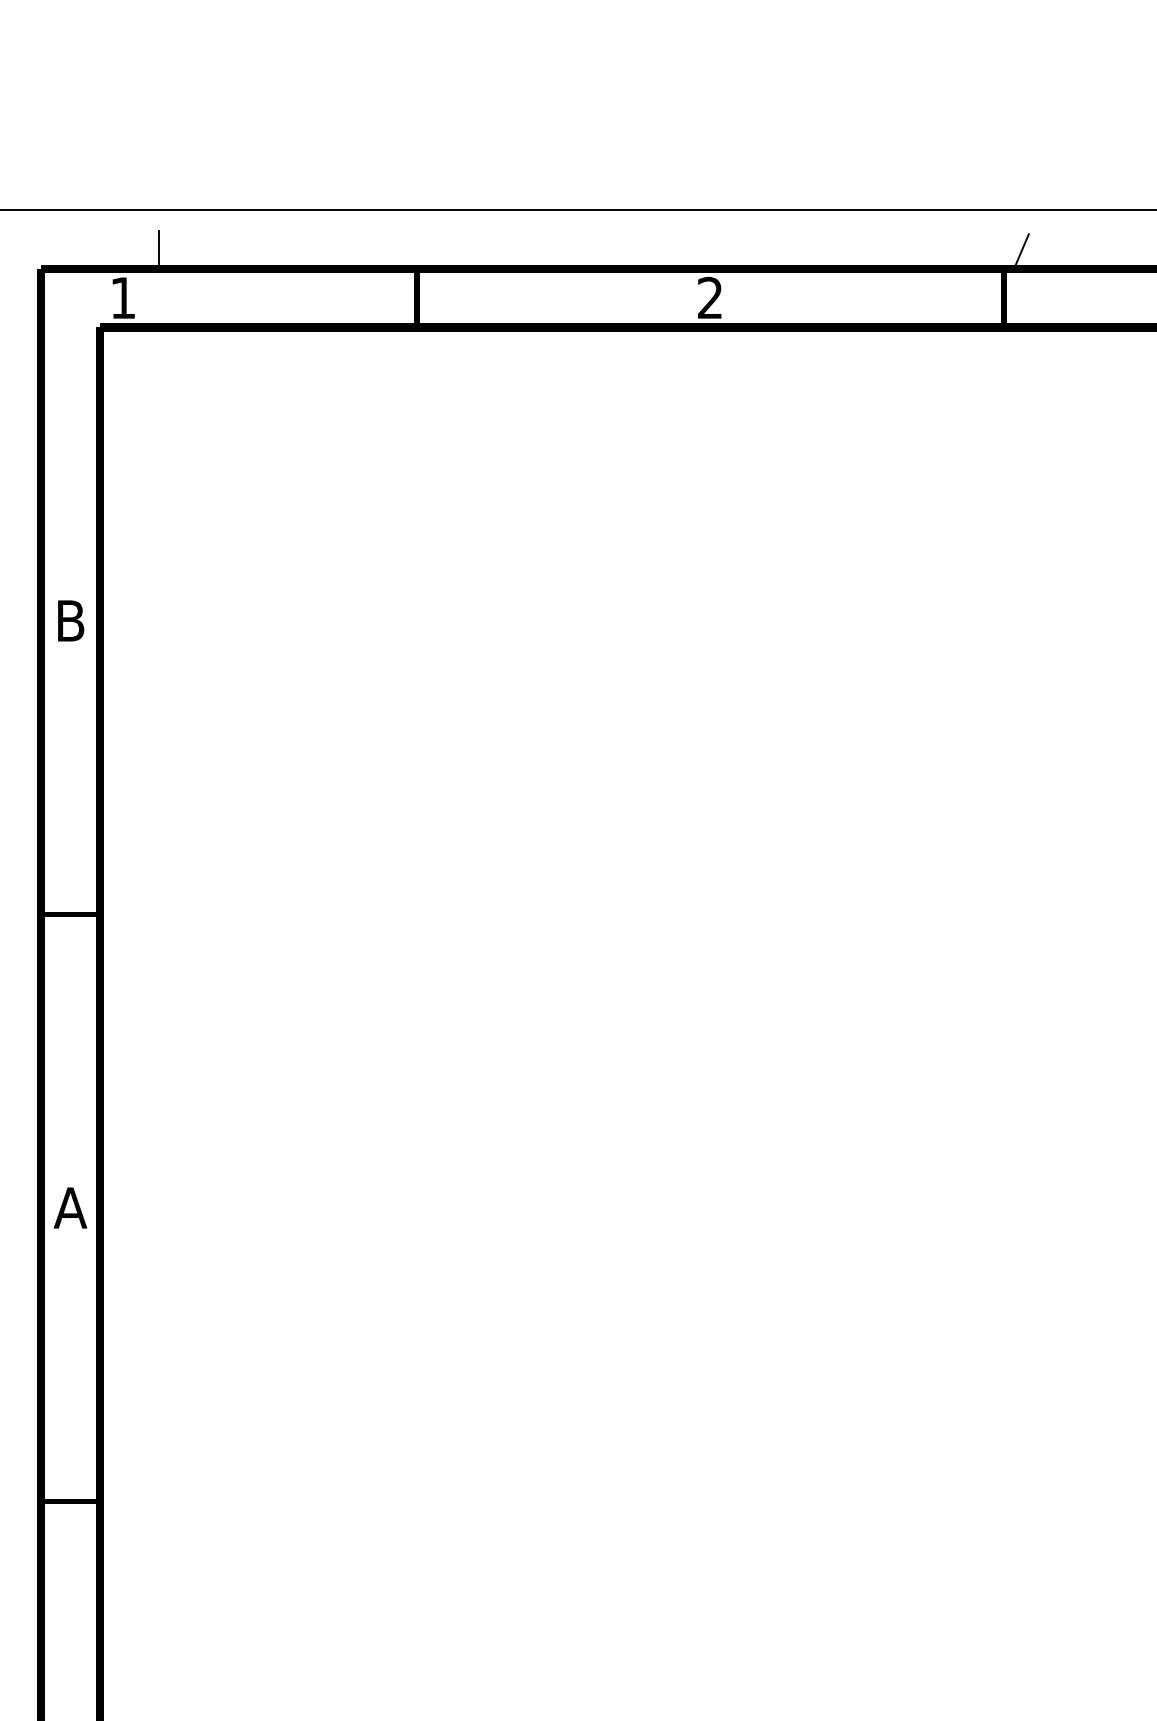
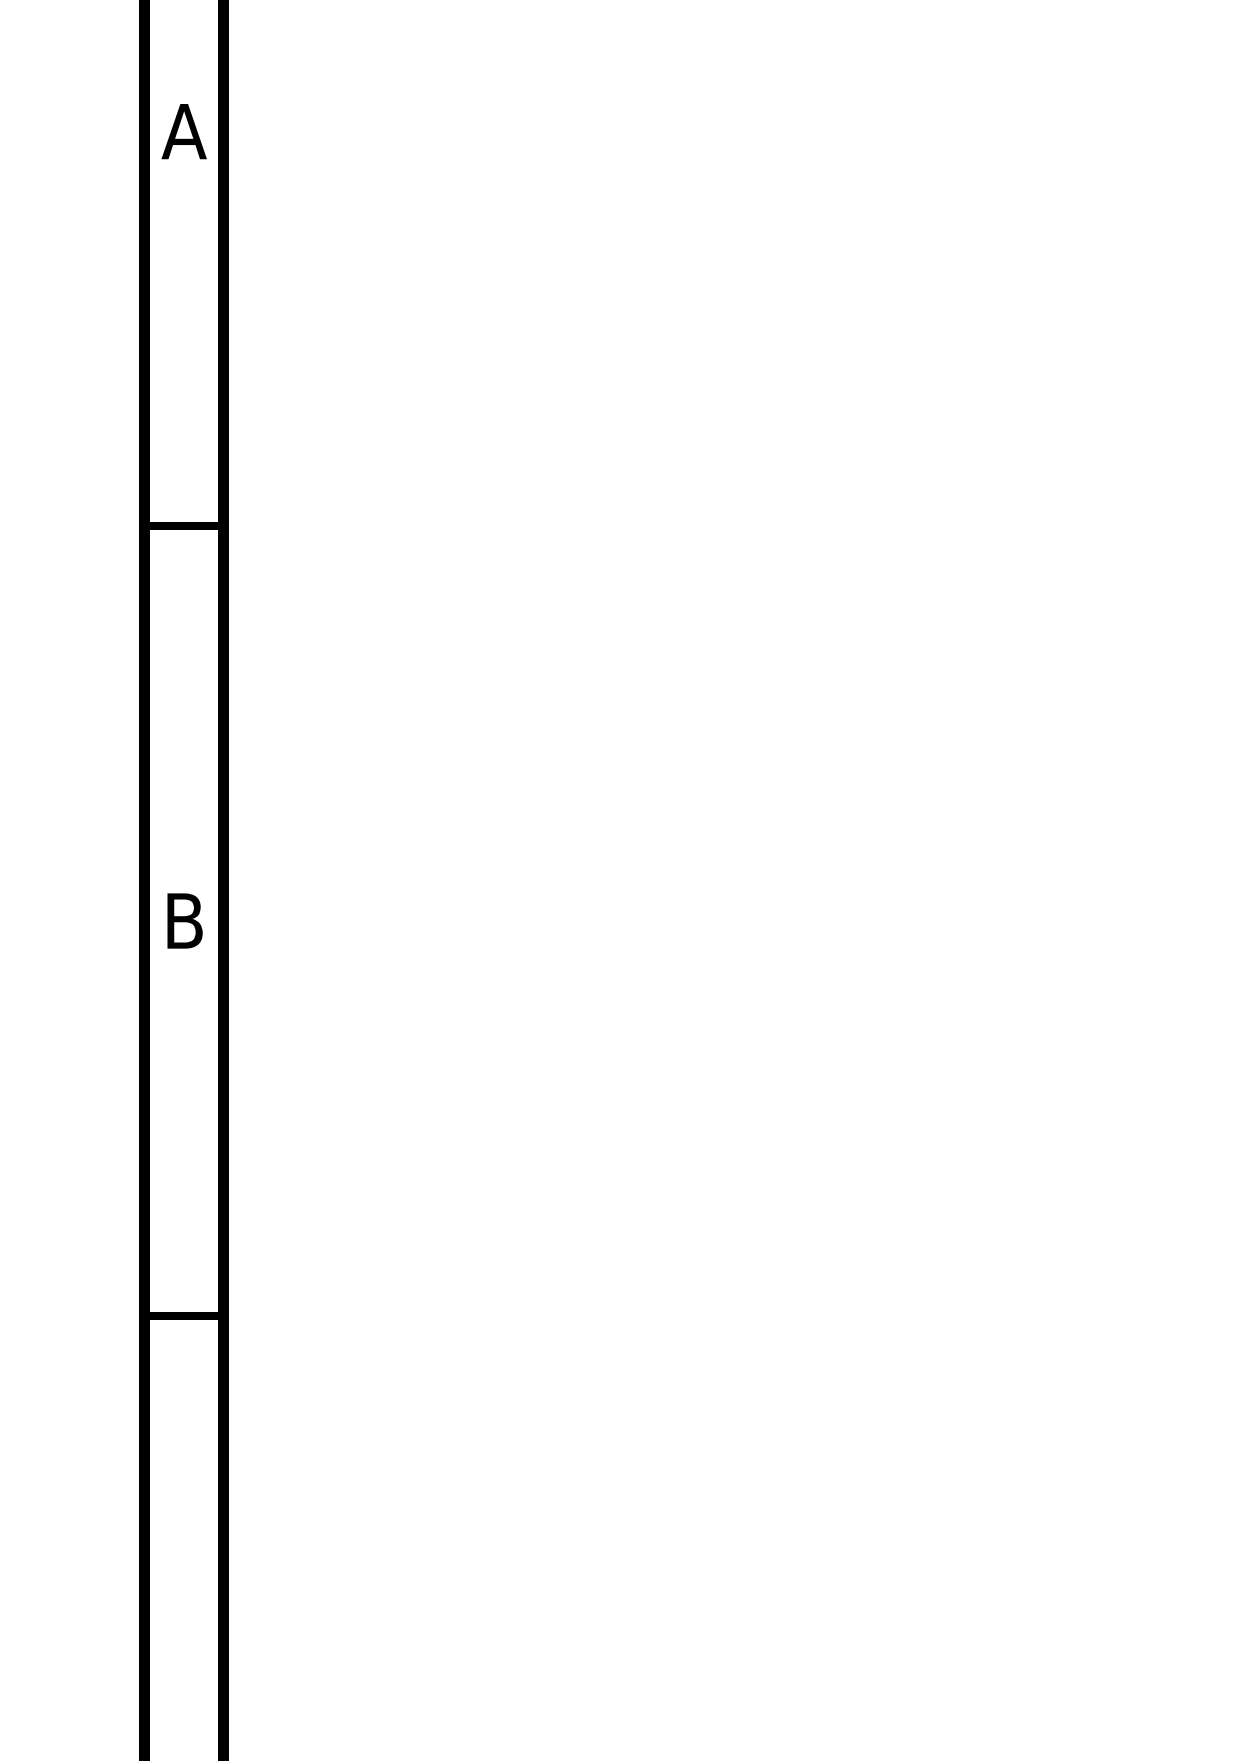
text: (70, 620) -> (184, 130), B -> A
text: (70, 1207) -> (184, 920), A -> B

